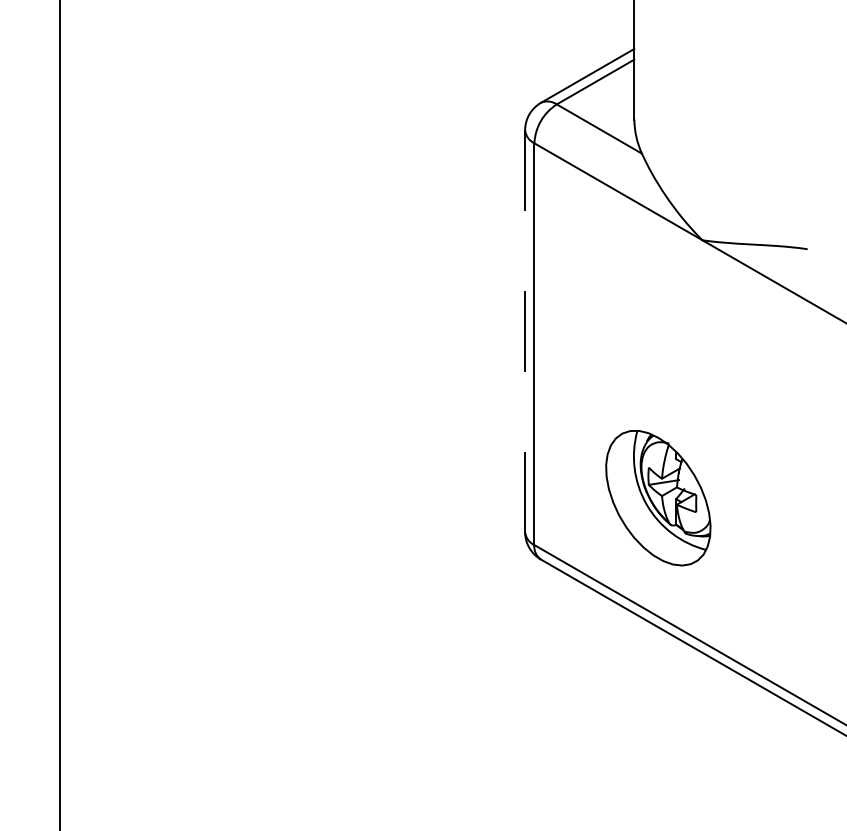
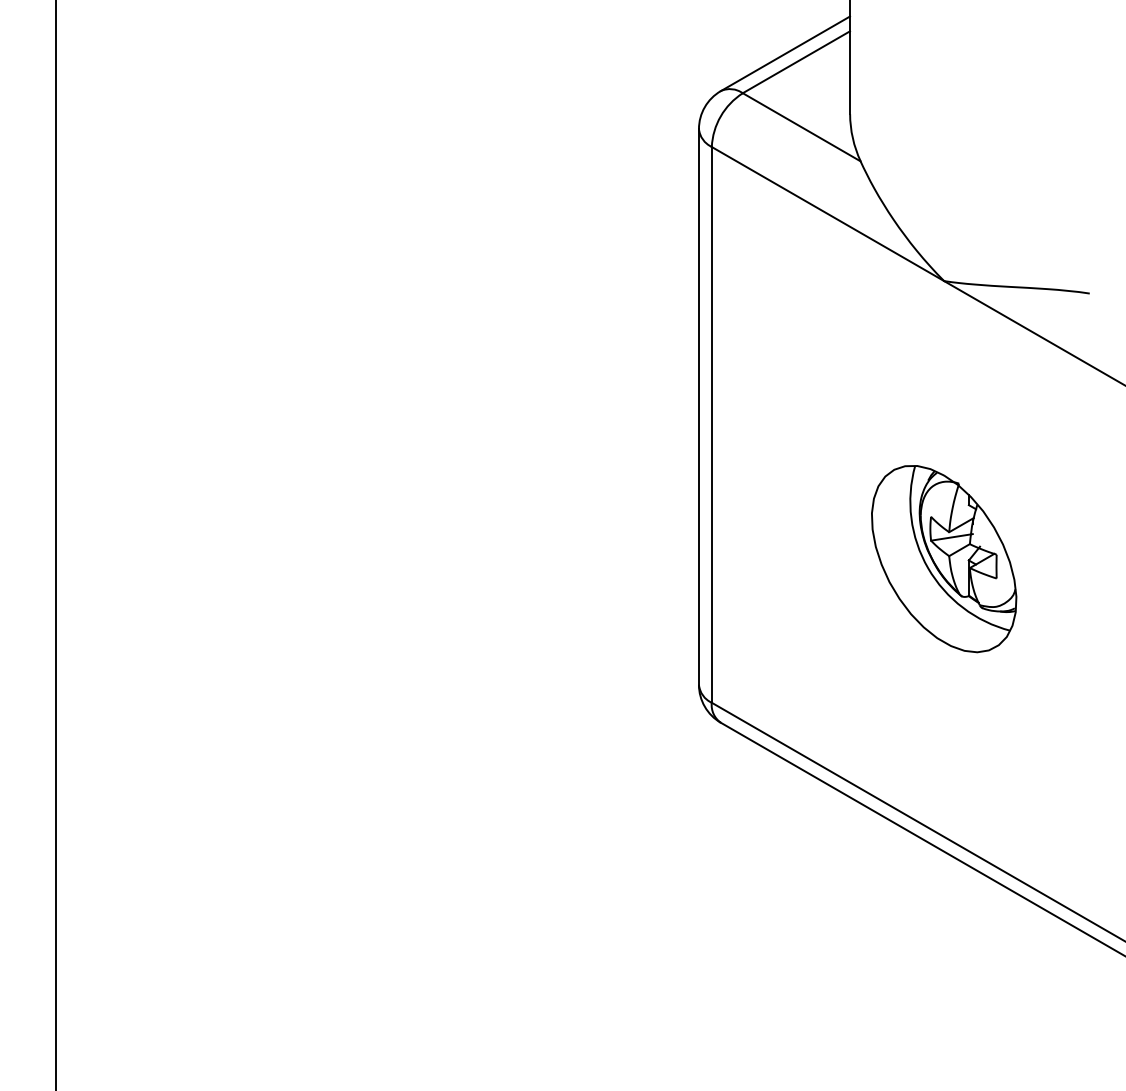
line: (525, 331) -> (699, 407), dashed -> solid
part: (658, 498) -> (944, 559), moved

